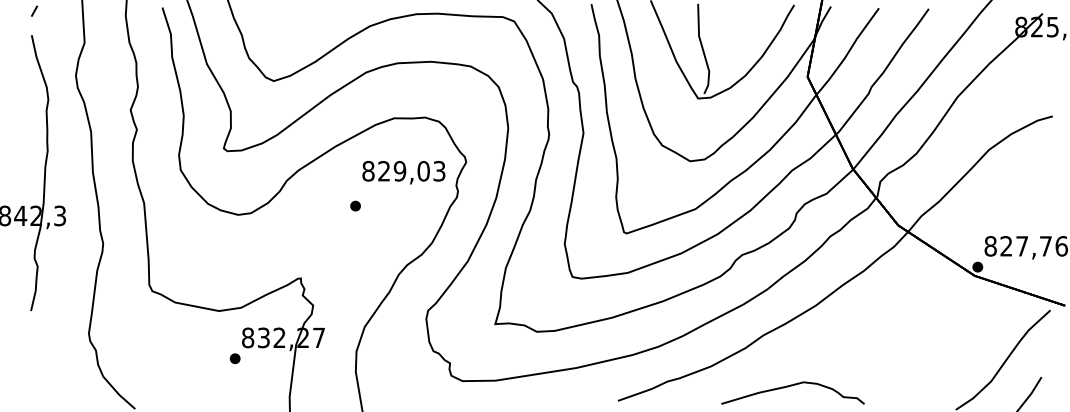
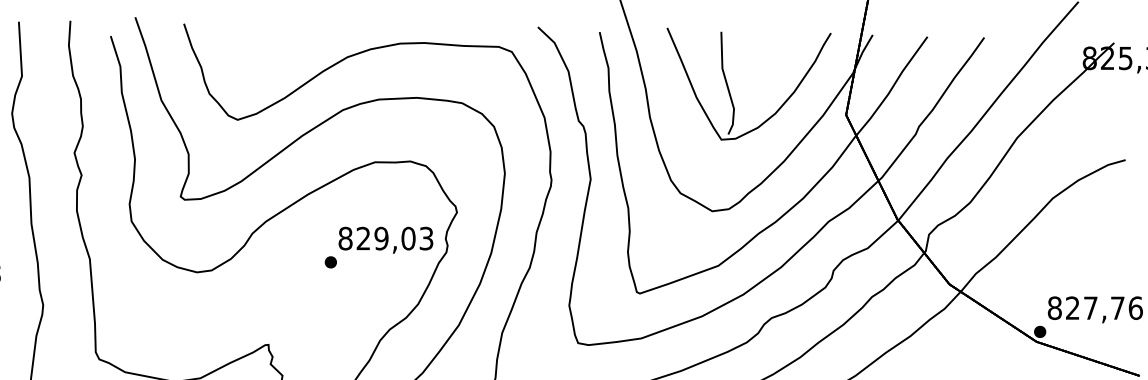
text: (403, 172) -> (385, 240), moved

